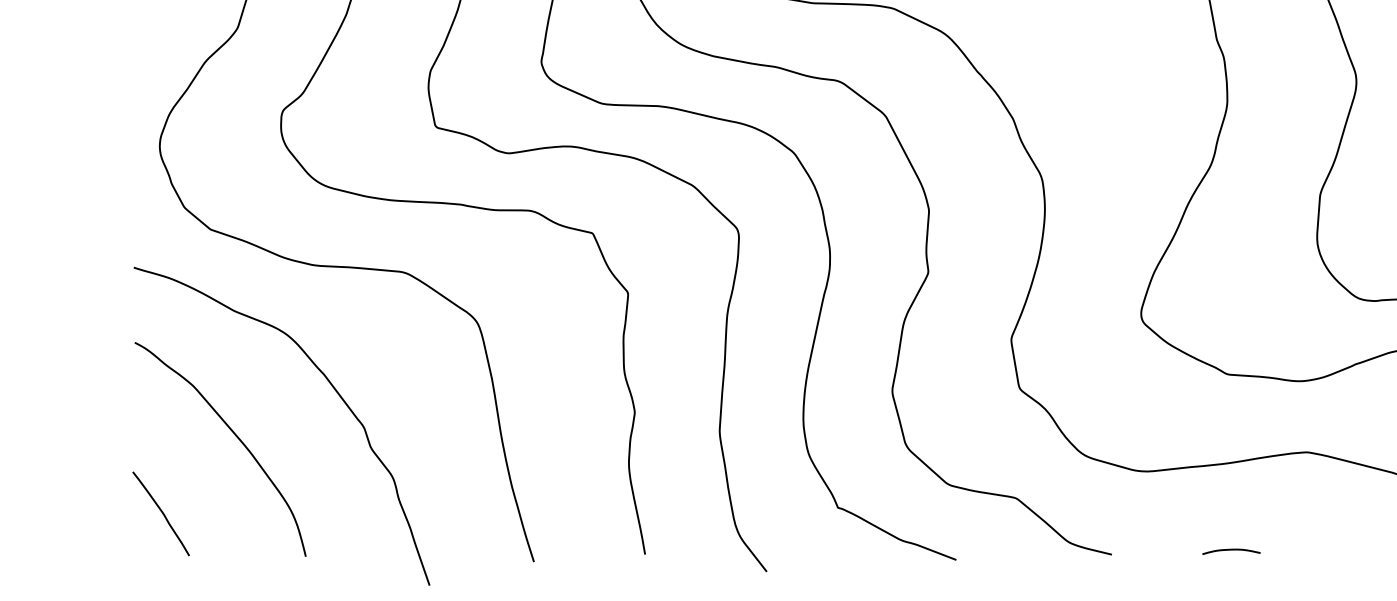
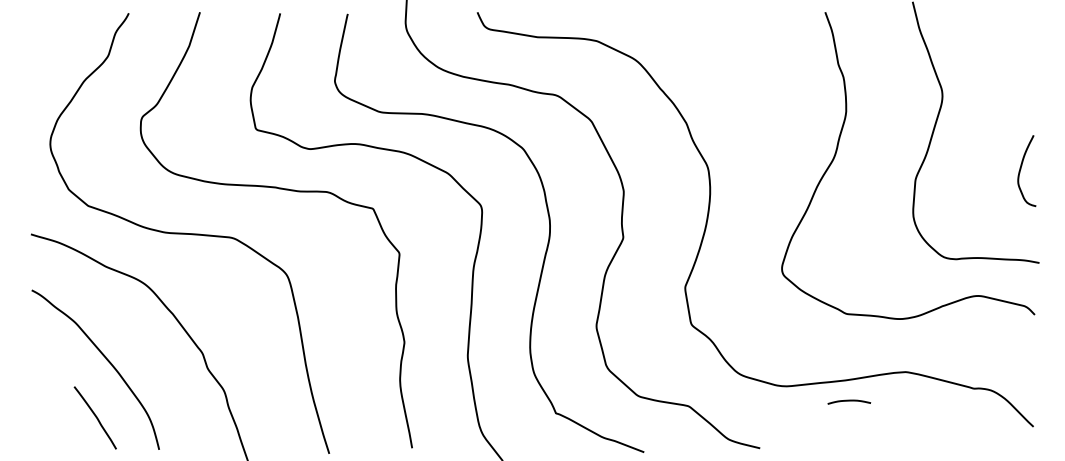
curve: (160, 511) -> (94, 416), moved
curve: (1231, 550) -> (849, 401), moved

